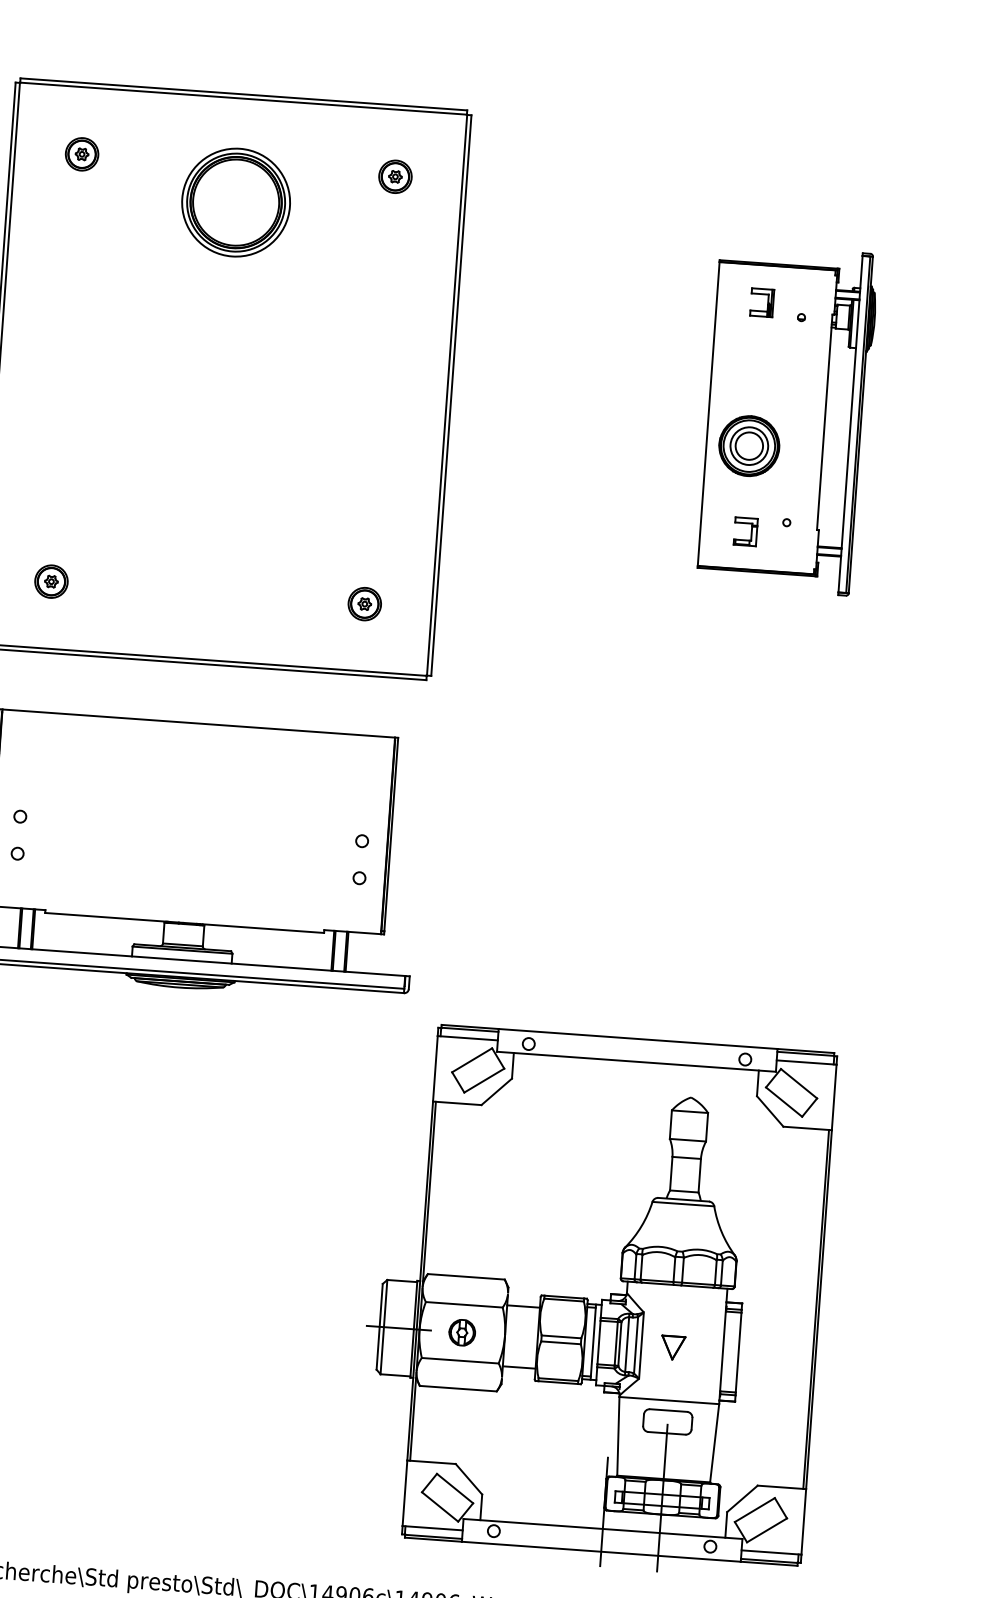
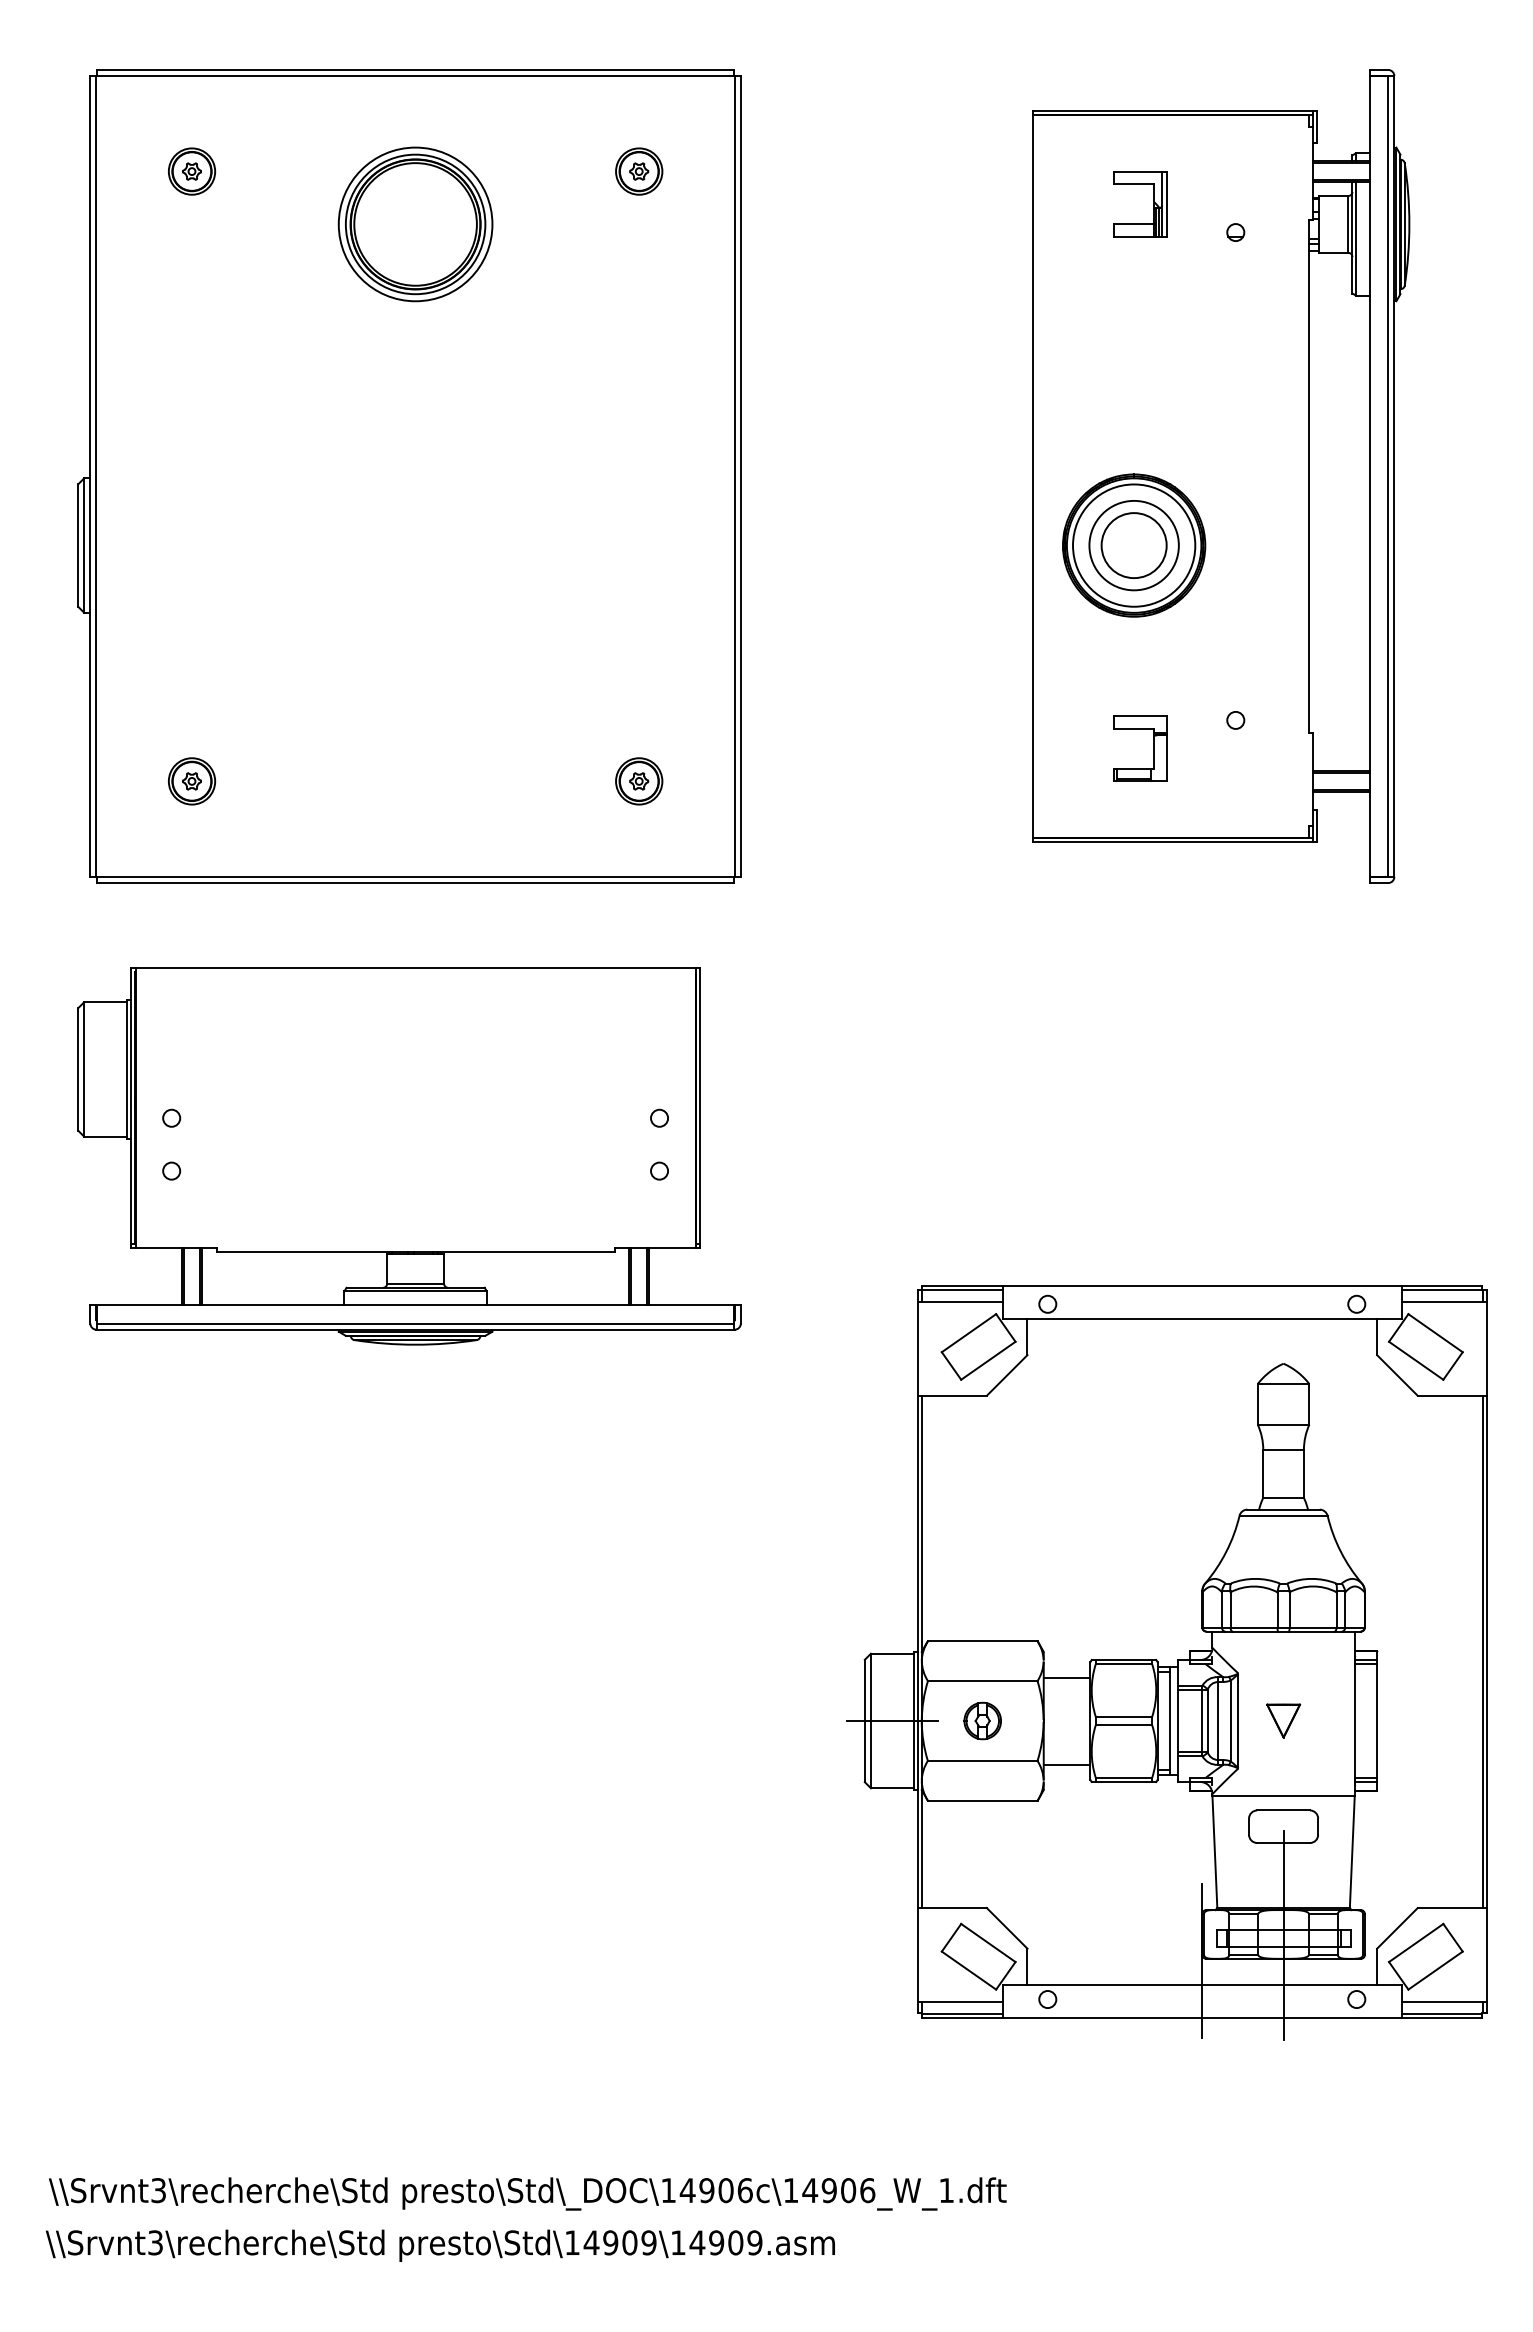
part: (788, 419) -> (1221, 476), size x1.67
part: (593, 1300) -> (1166, 1662), moved

